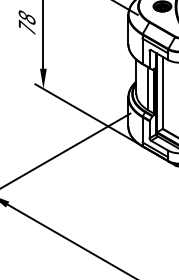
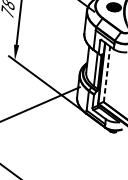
line: (163, 93) -> (107, 74), solid -> dashed

